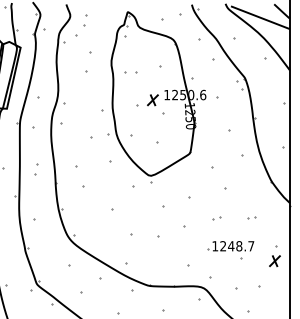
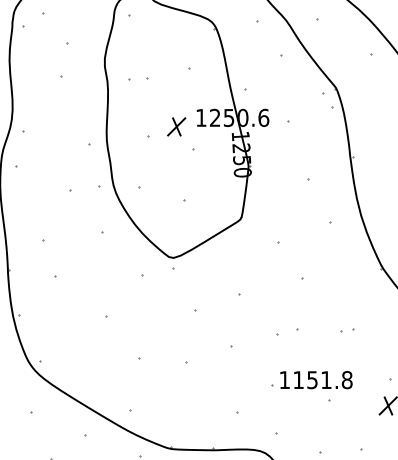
part: (216, 218) -> (286, 331), size x1.6
text: (237, 246) -> (323, 380), 1248.7 -> 1151.8

